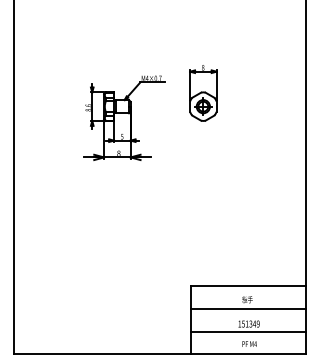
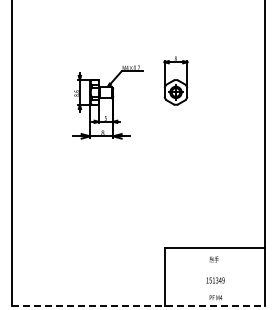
line: (247, 309) -> (214, 267), removed
line: (247, 332) -> (214, 287), removed
line: (160, 353) -> (138, 305), solid -> dashed

